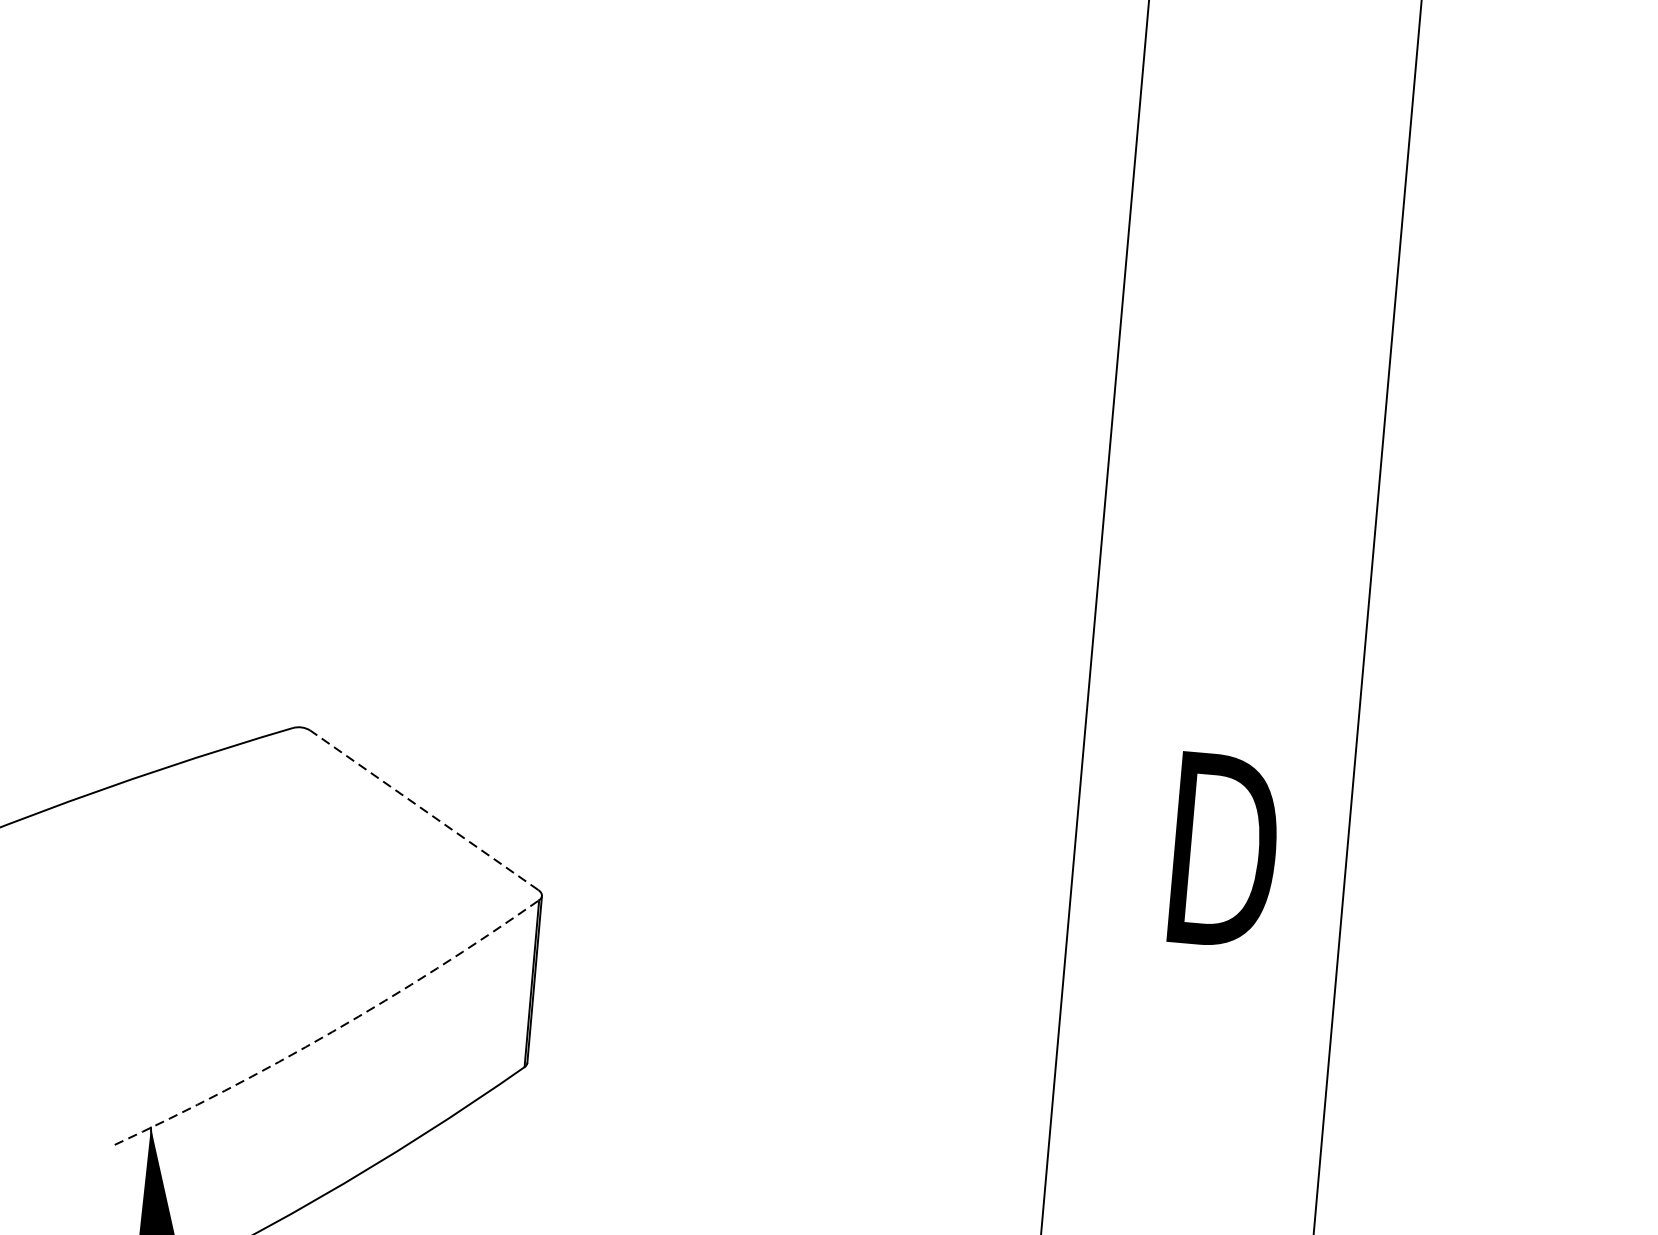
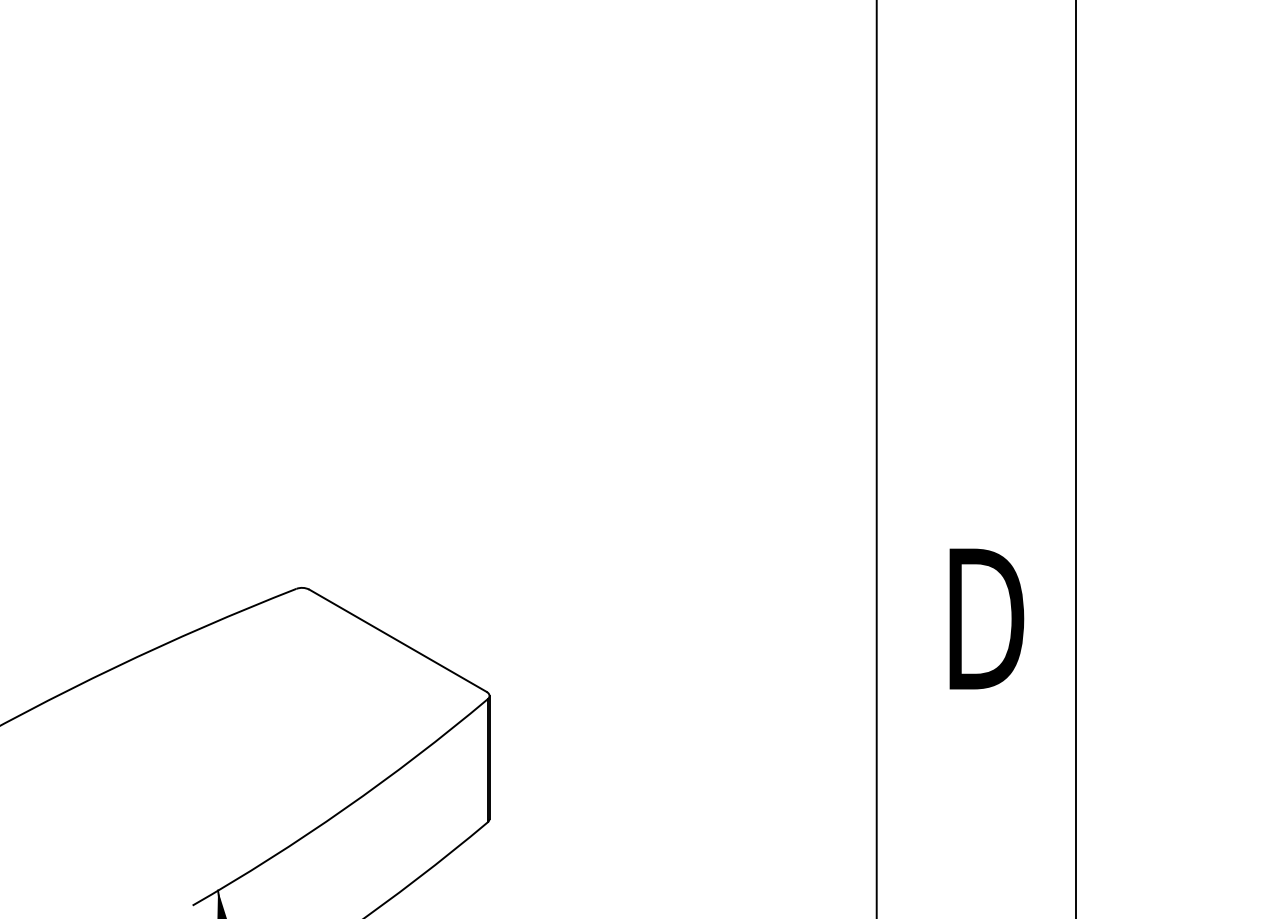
line: (423, 809) -> (397, 640), dashed -> solid
arc: (332, 1031) -> (344, 808), dashed -> solid

